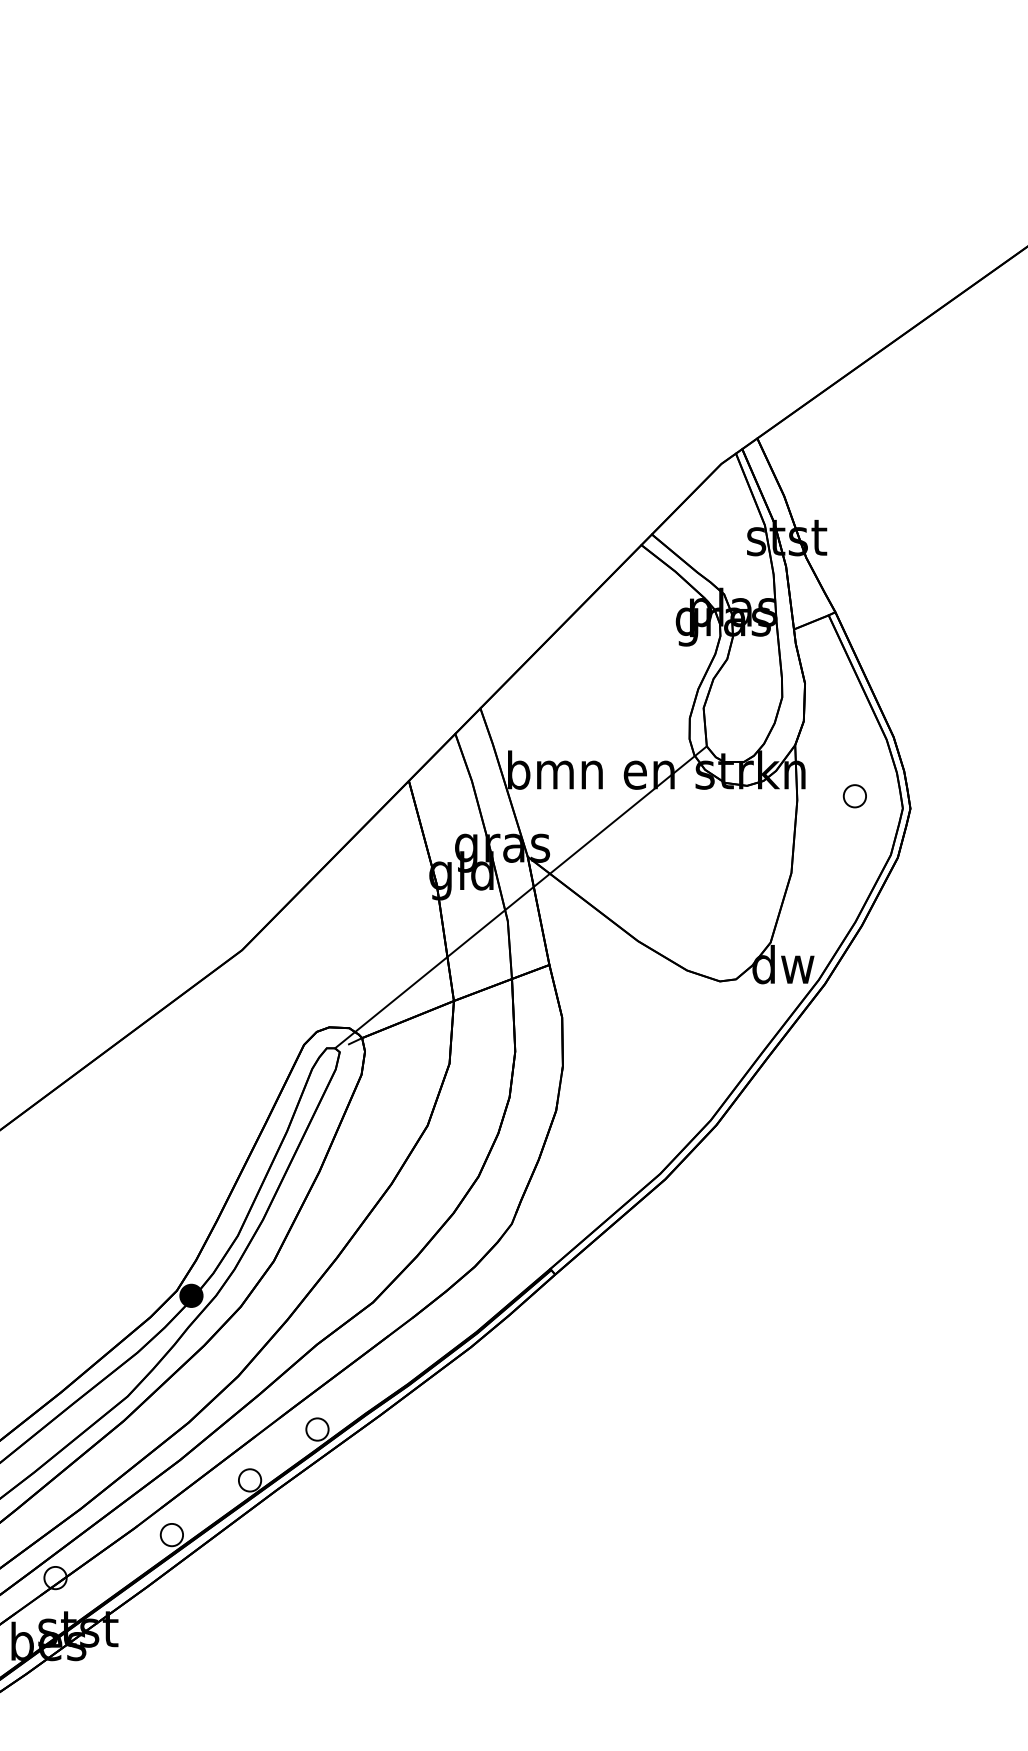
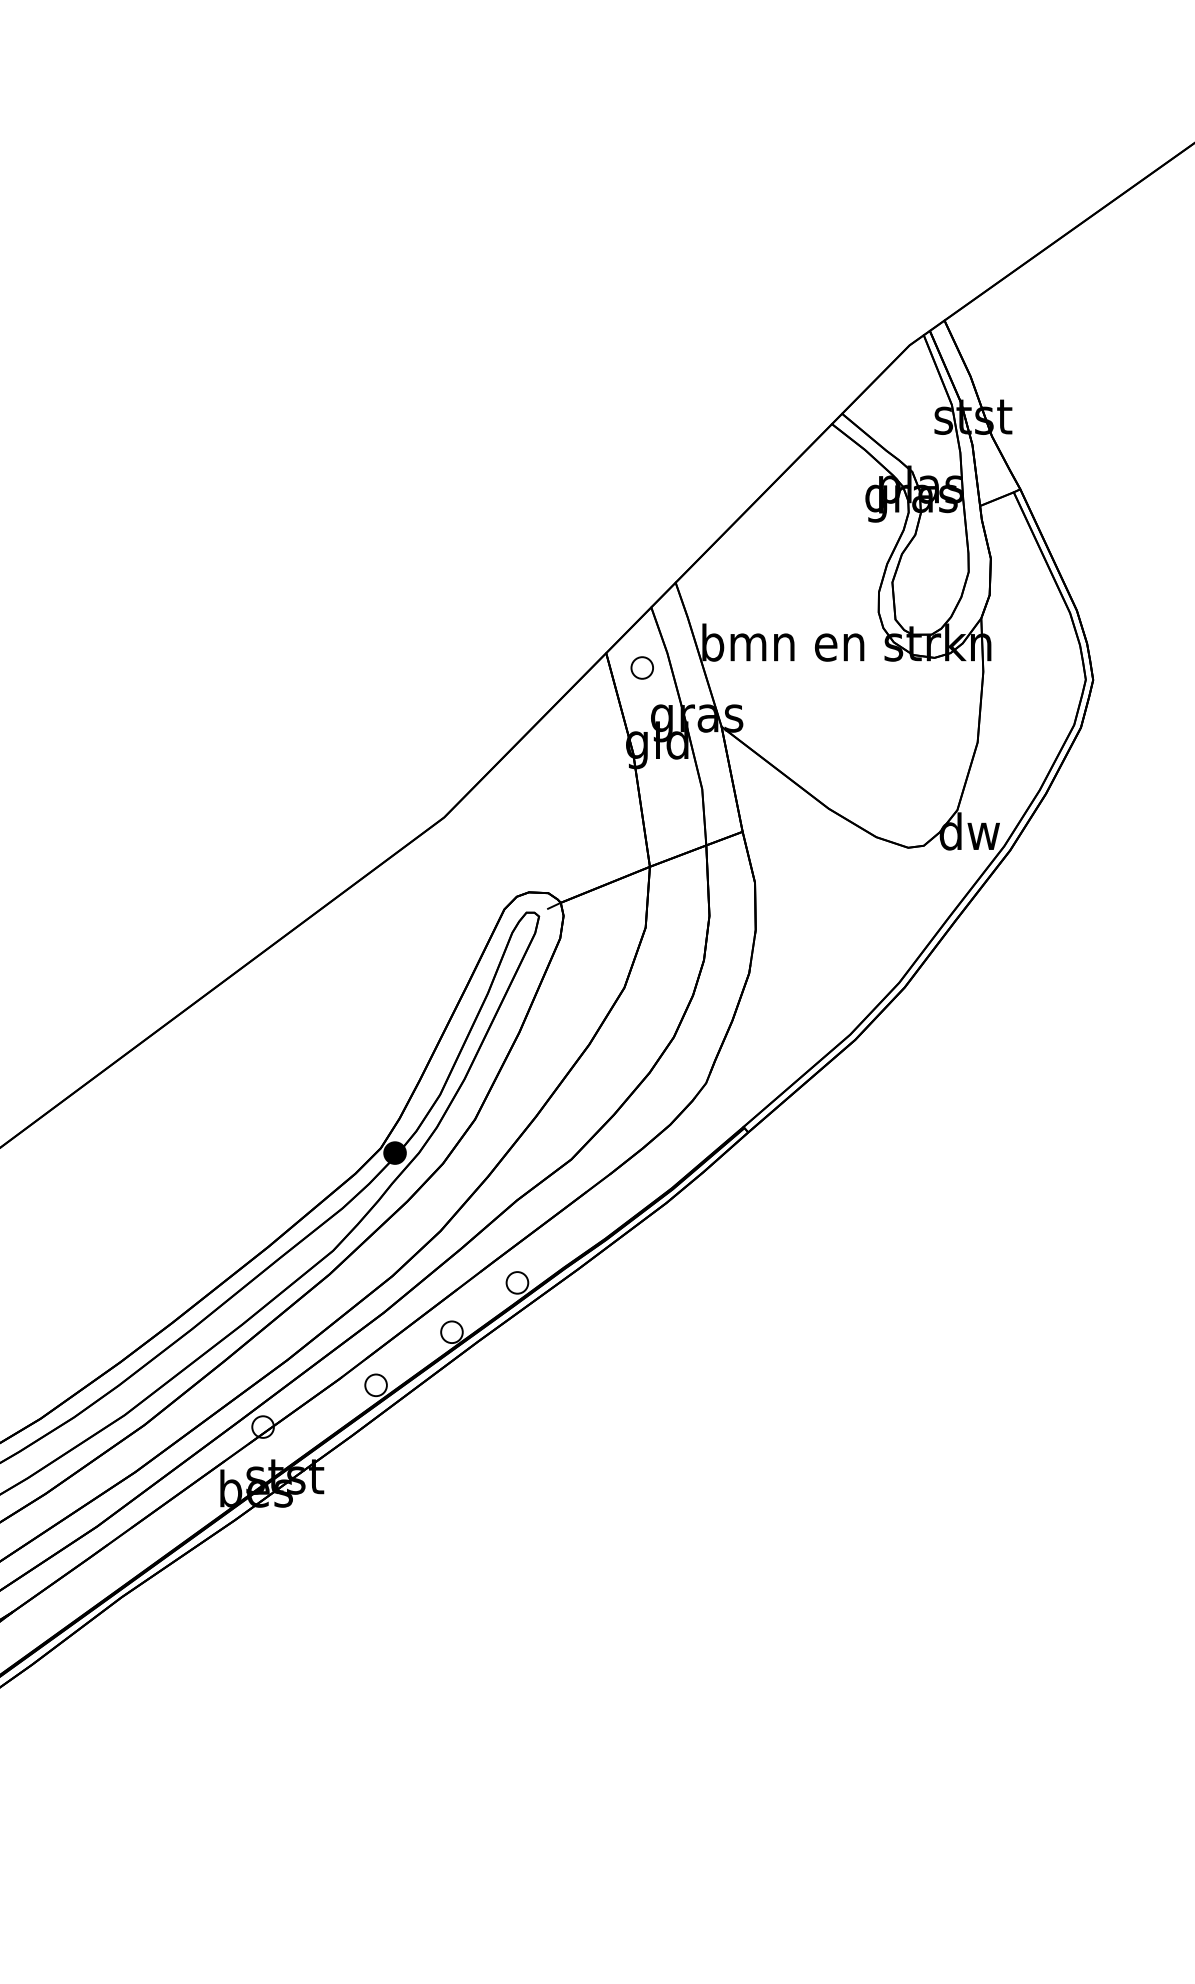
part: (854, 795) -> (641, 667), moved
line: (520, 896) -> (714, 765), removed

